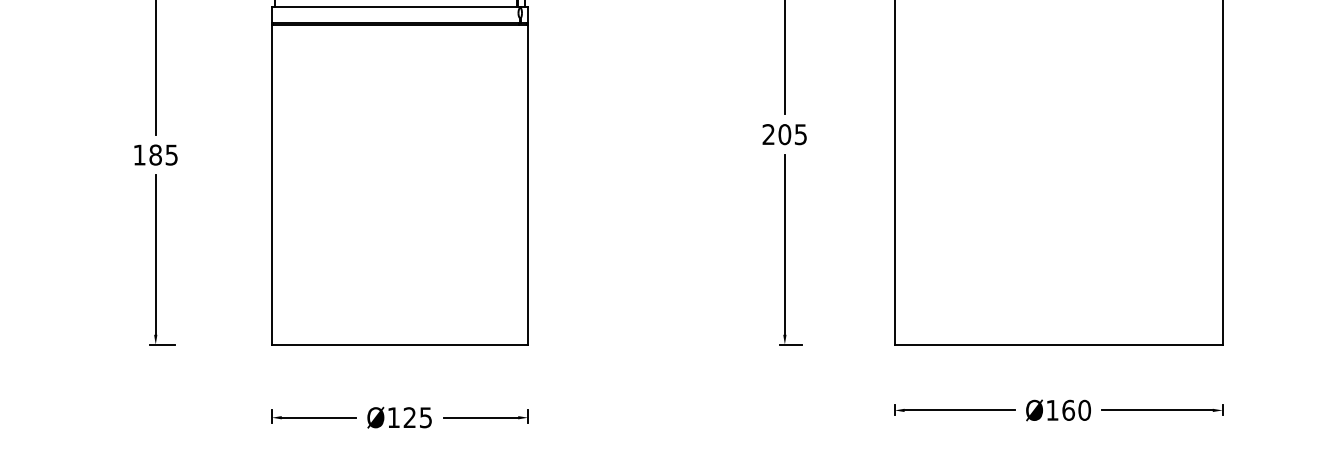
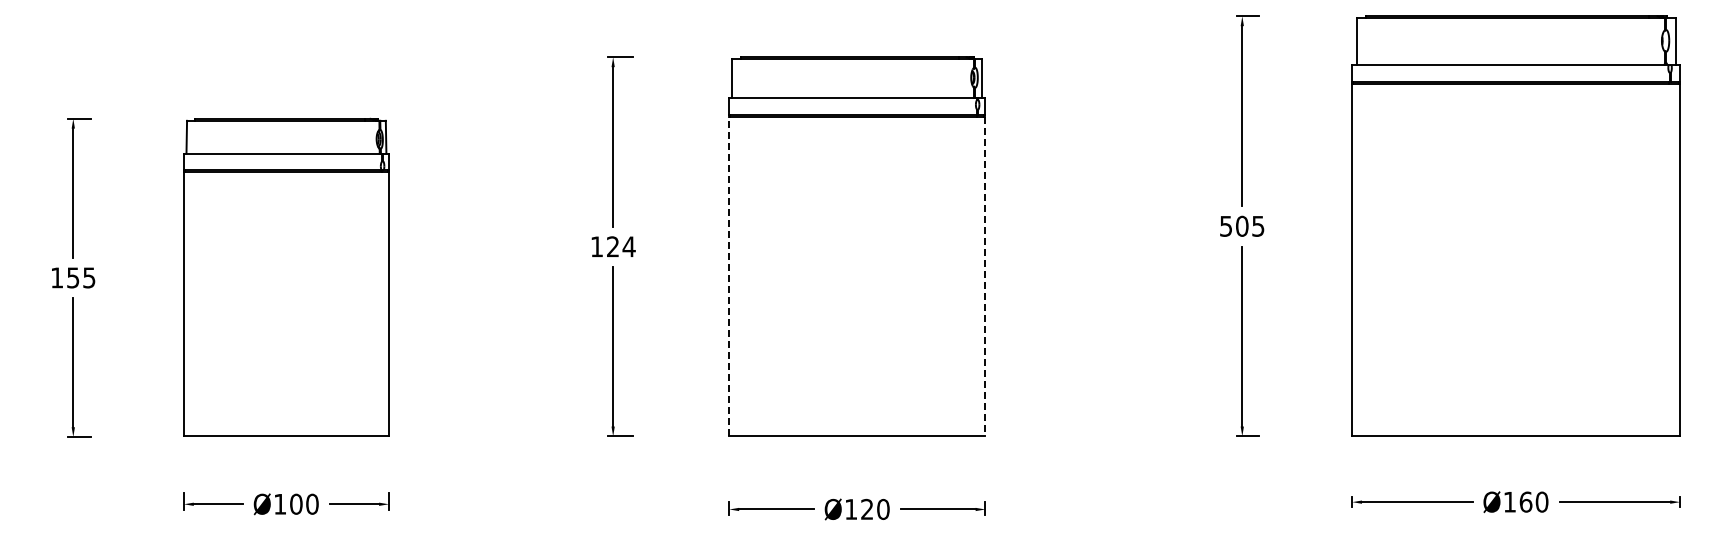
text: (768, 133) -> (1225, 225), 205 -> 505
text: (163, 154) -> (620, 246), 185 -> 124
line: (272, 184) -> (729, 276), solid -> dashed
line: (528, 184) -> (985, 276), solid -> dashed
text: (426, 416) -> (883, 508), Ø125 -> Ø120

